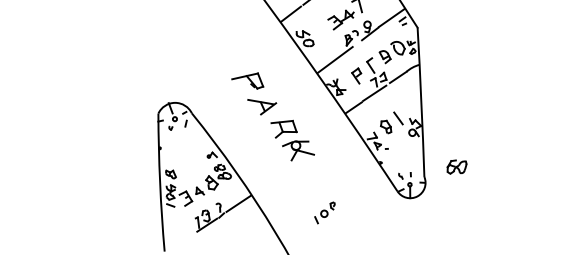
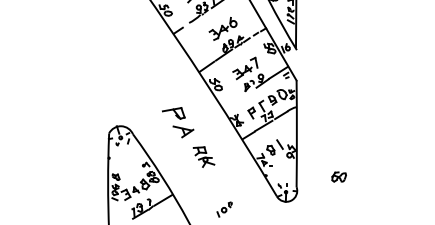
line: (334, 59) -> (236, 100), removed
part: (292, 141) -> (203, 157), size x0.7
part: (456, 166) -> (338, 176), moved

